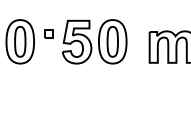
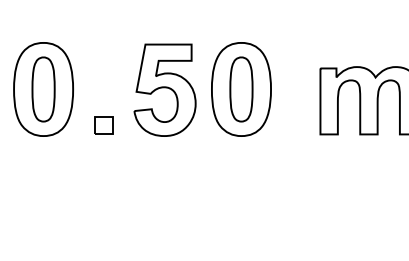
part: (48, 33) -> (103, 125), moved

